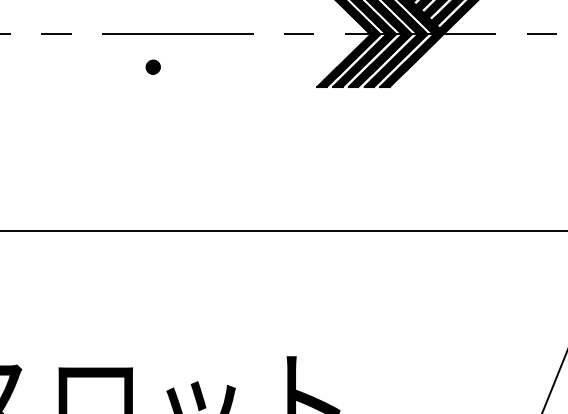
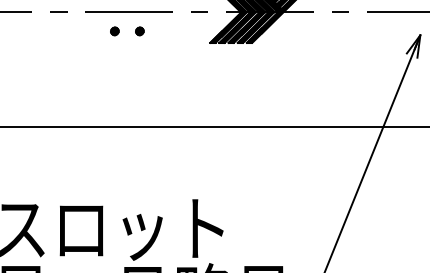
part: (195, 67) -> (139, 31), added

